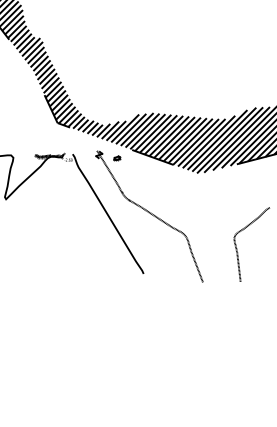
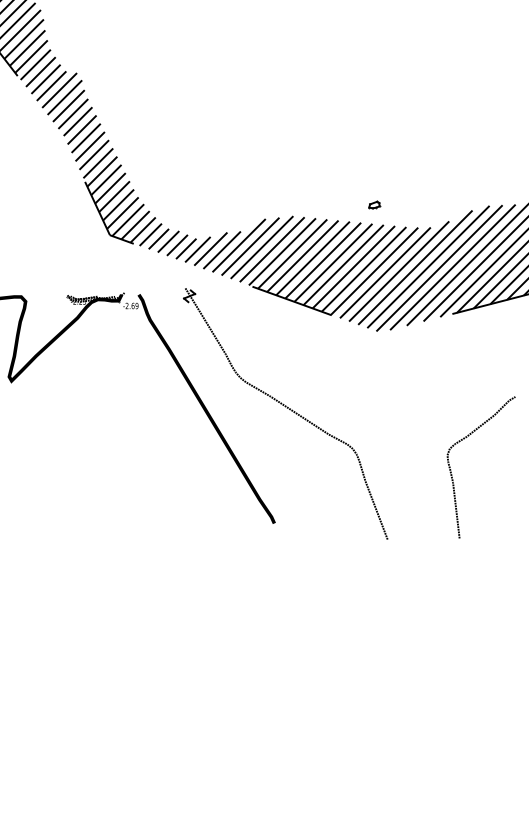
part: (117, 158) -> (375, 205), moved

